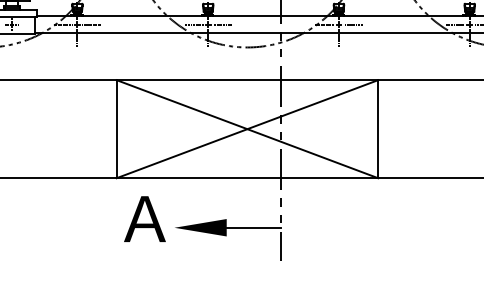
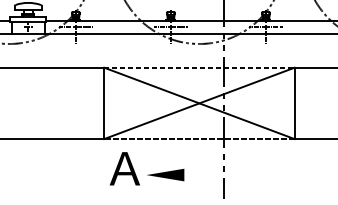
line: (247, 80) -> (199, 68), solid -> dashed
line: (247, 178) -> (199, 139), solid -> dashed
line: (253, 227) -> (203, 174), removed

